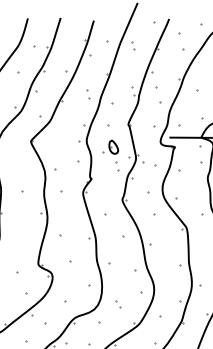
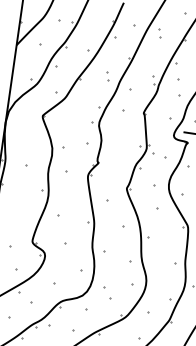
part: (110, 155) -> (121, 141), removed
part: (118, 304) -> (107, 293), size x1.6

